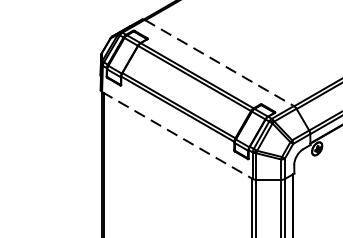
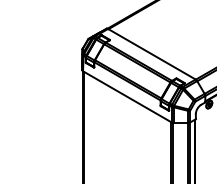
line: (218, 63) -> (151, 54), dashed -> solid
line: (177, 136) -> (127, 97), dashed -> solid

